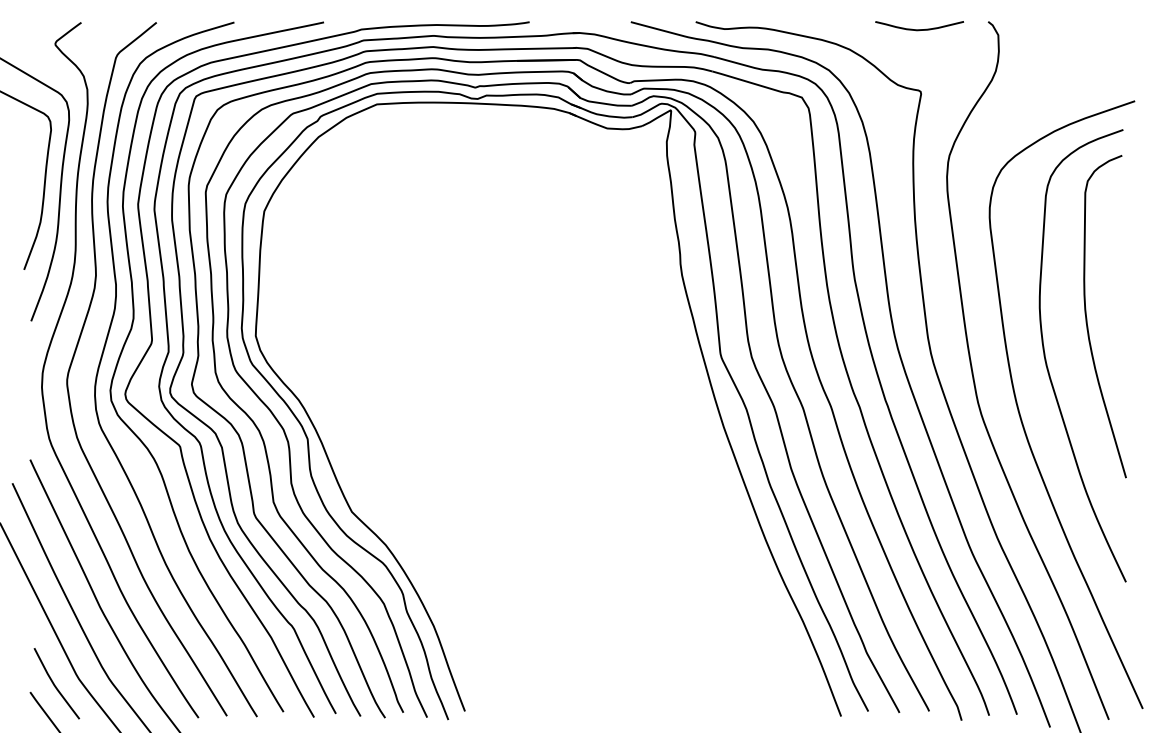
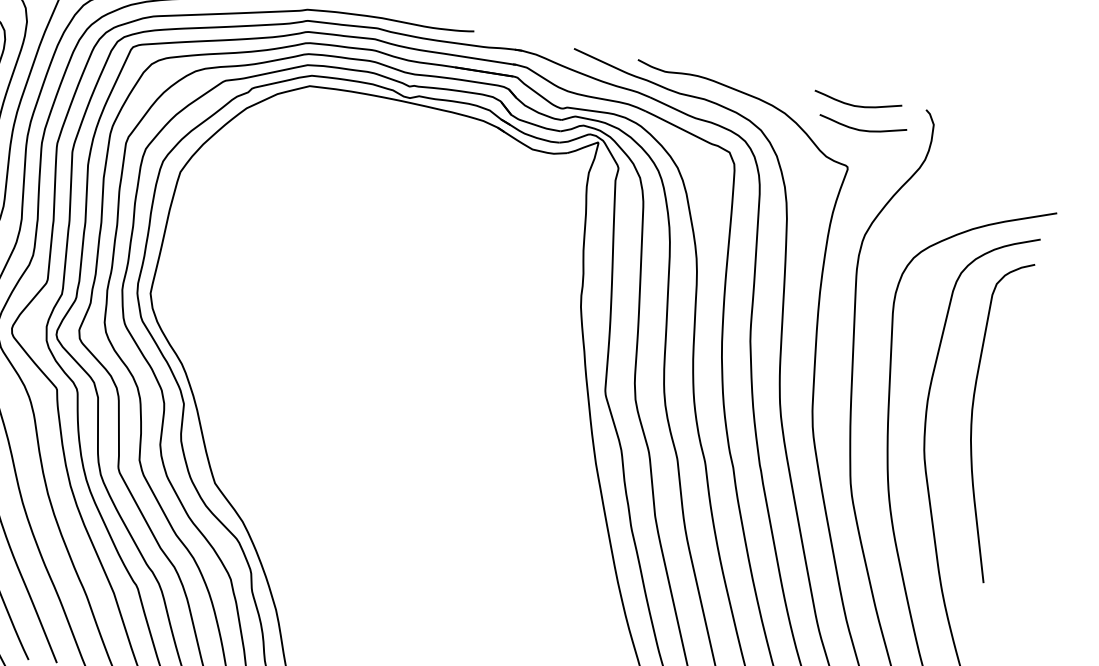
curve: (928, 52) -> (862, 129), added

